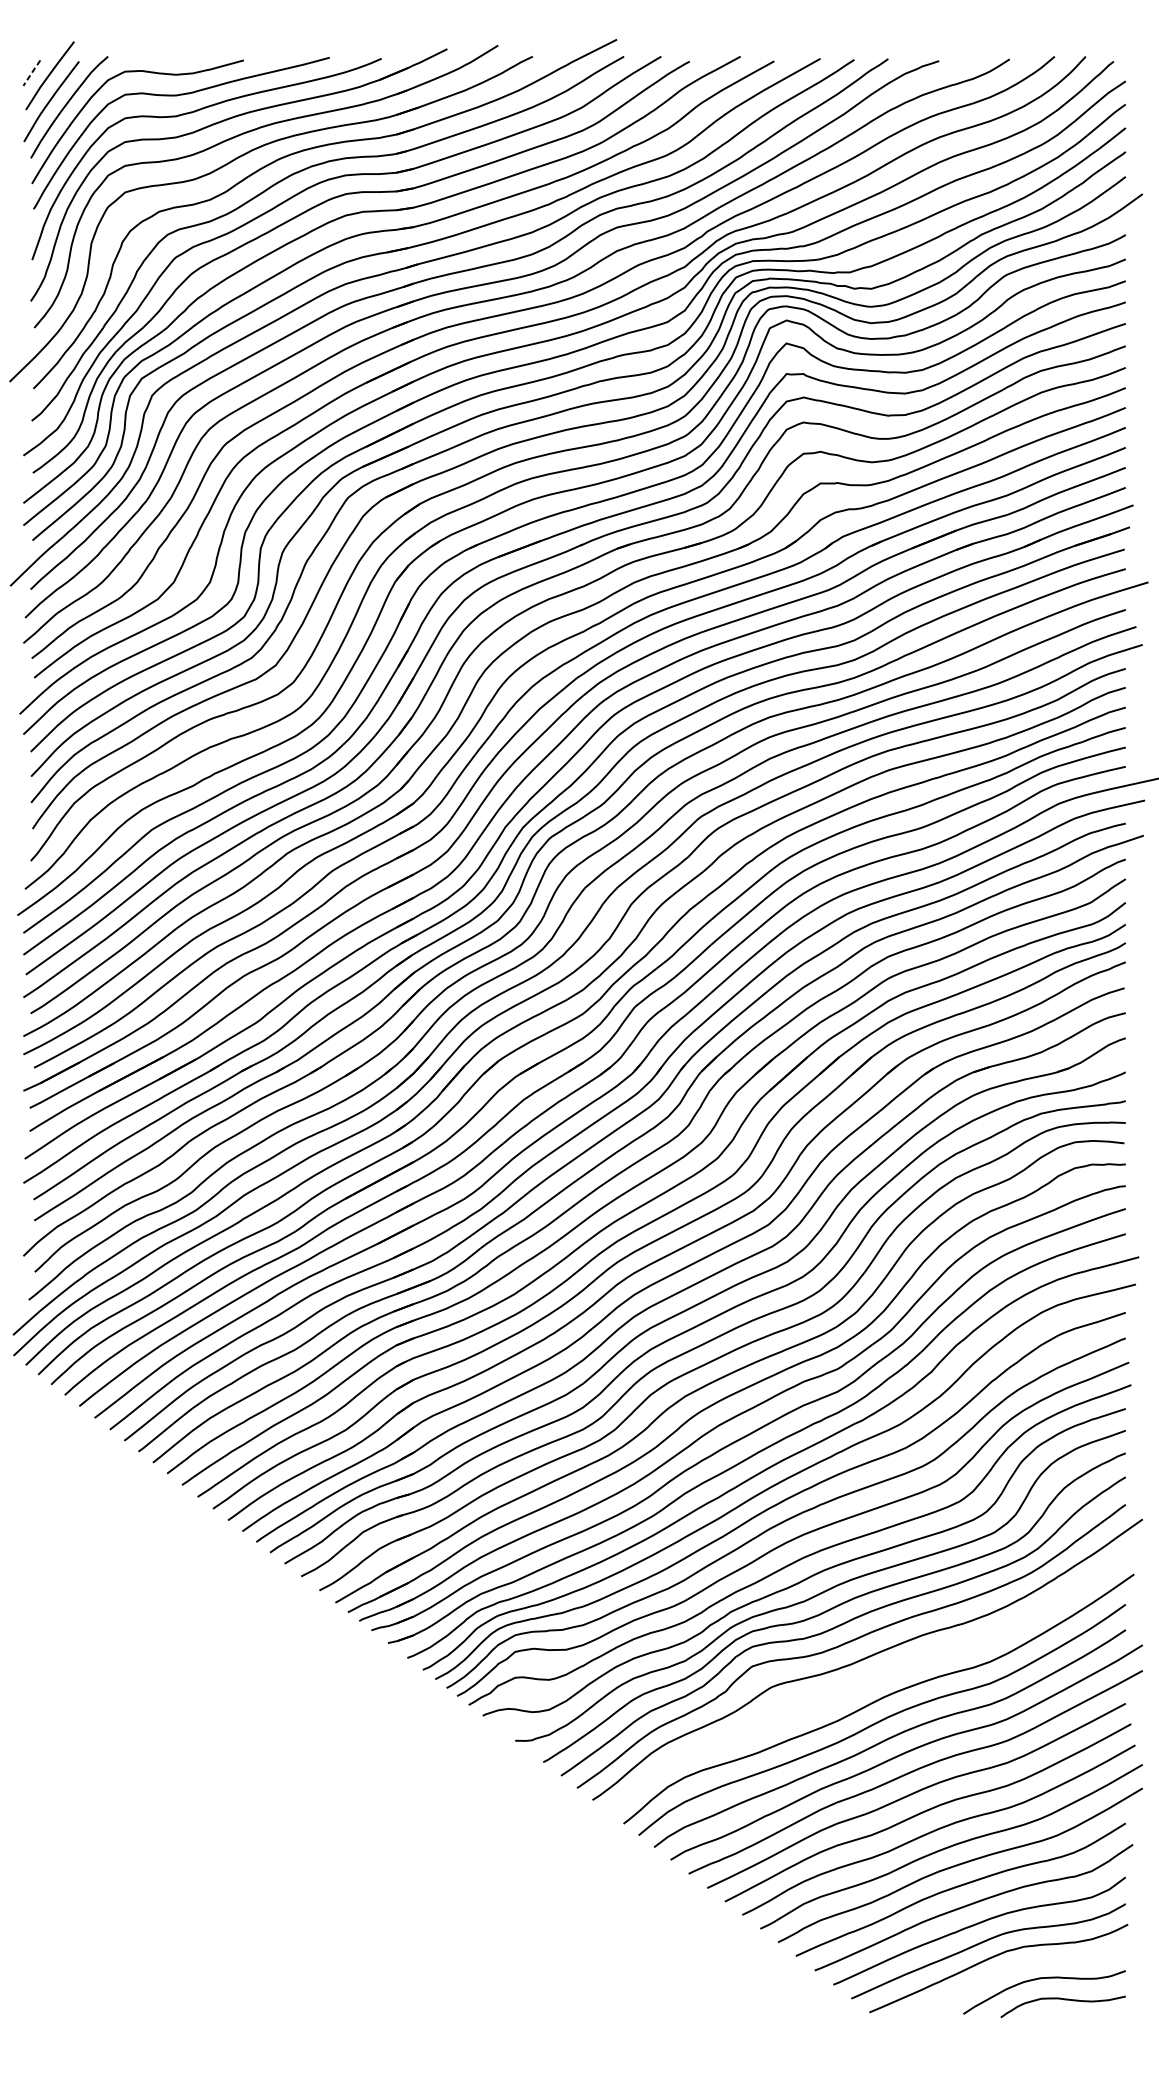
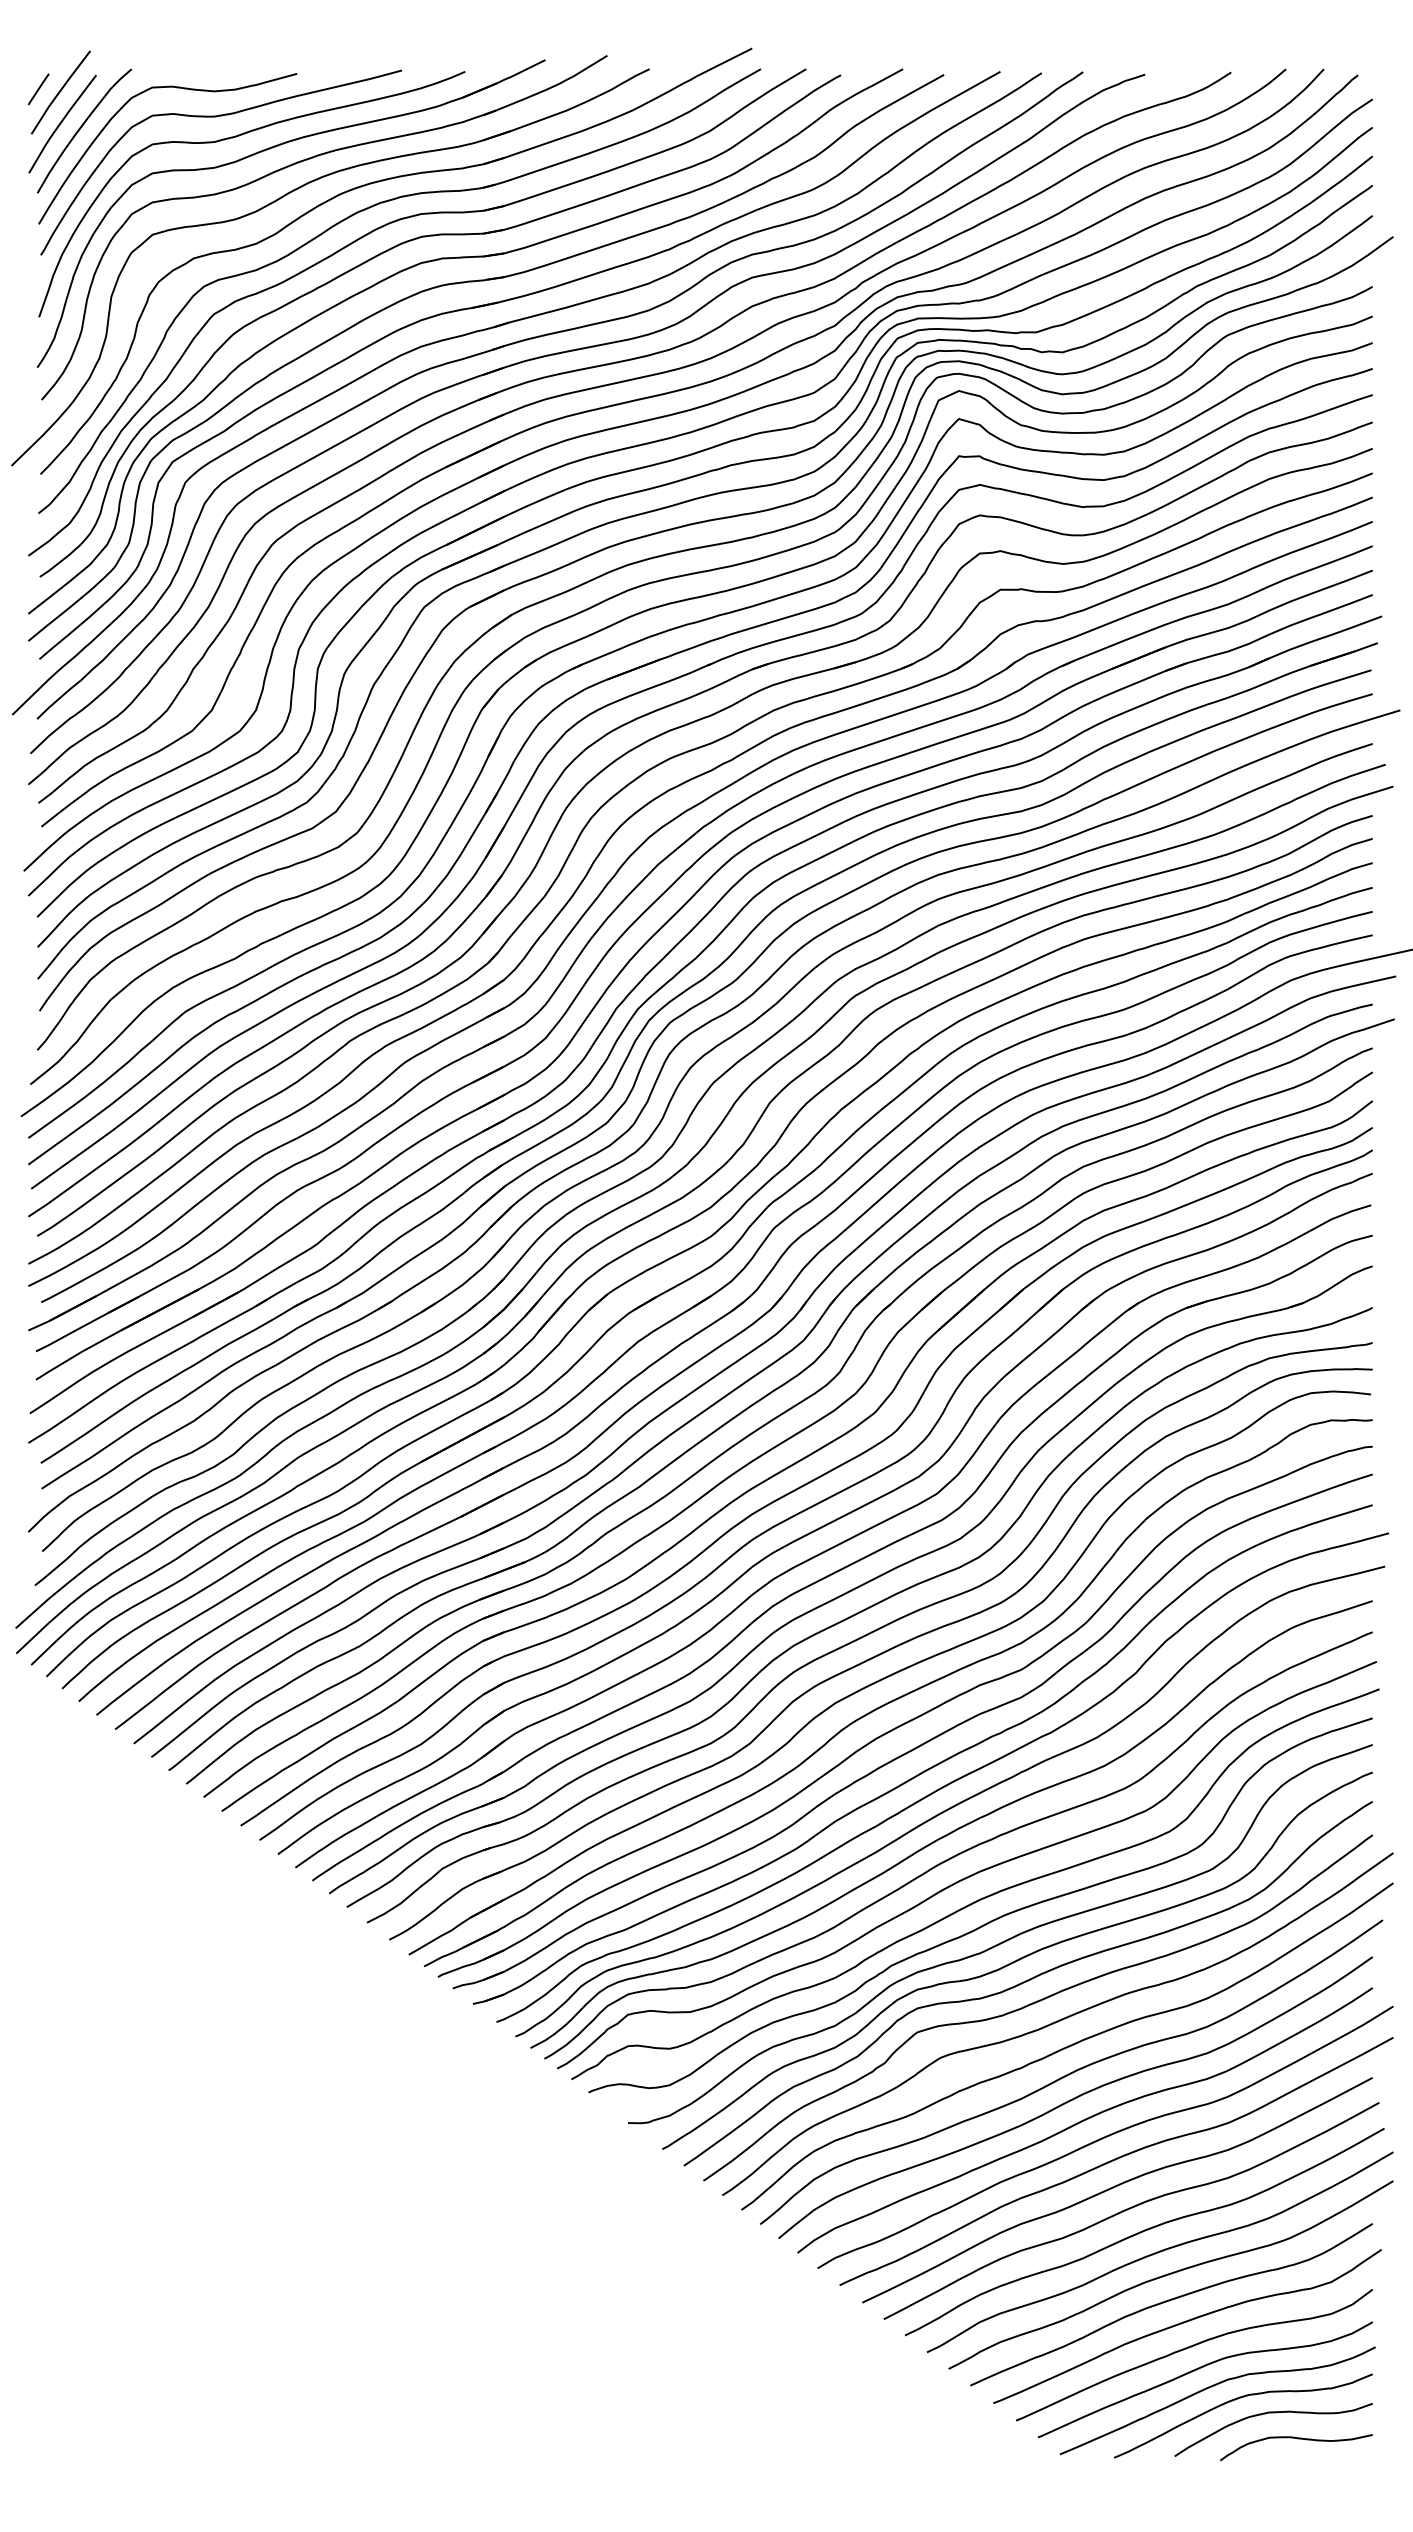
line: (31, 73) -> (38, 89), dashed -> solid
curve: (875, 1678) -> (1067, 2046), added
curve: (1015, 1967) -> (1238, 2399), added

